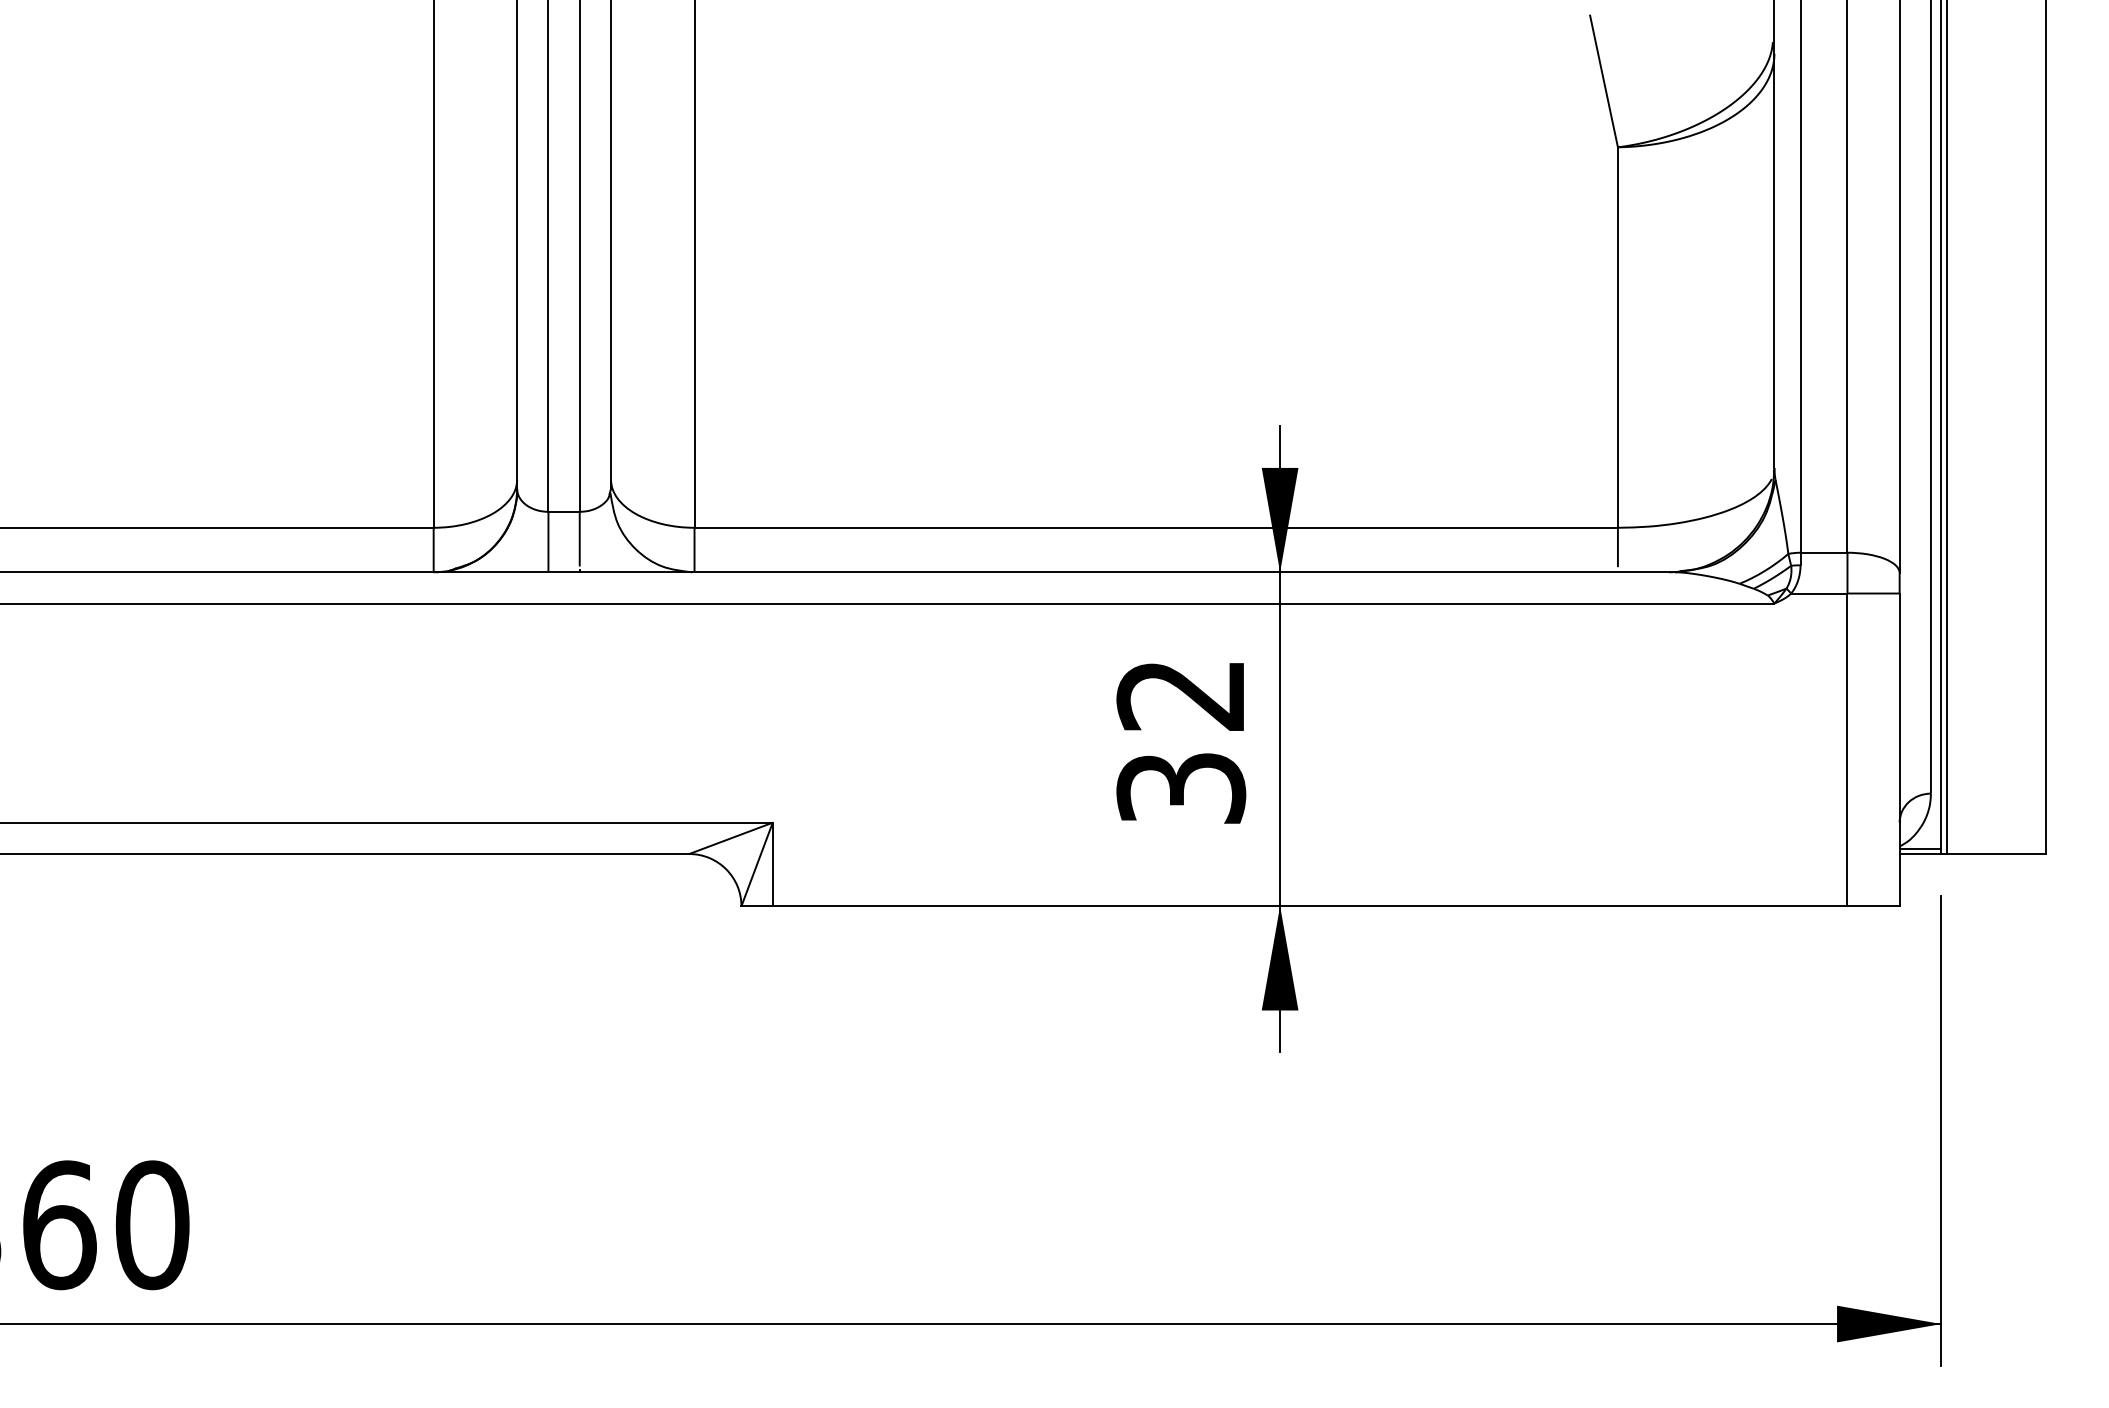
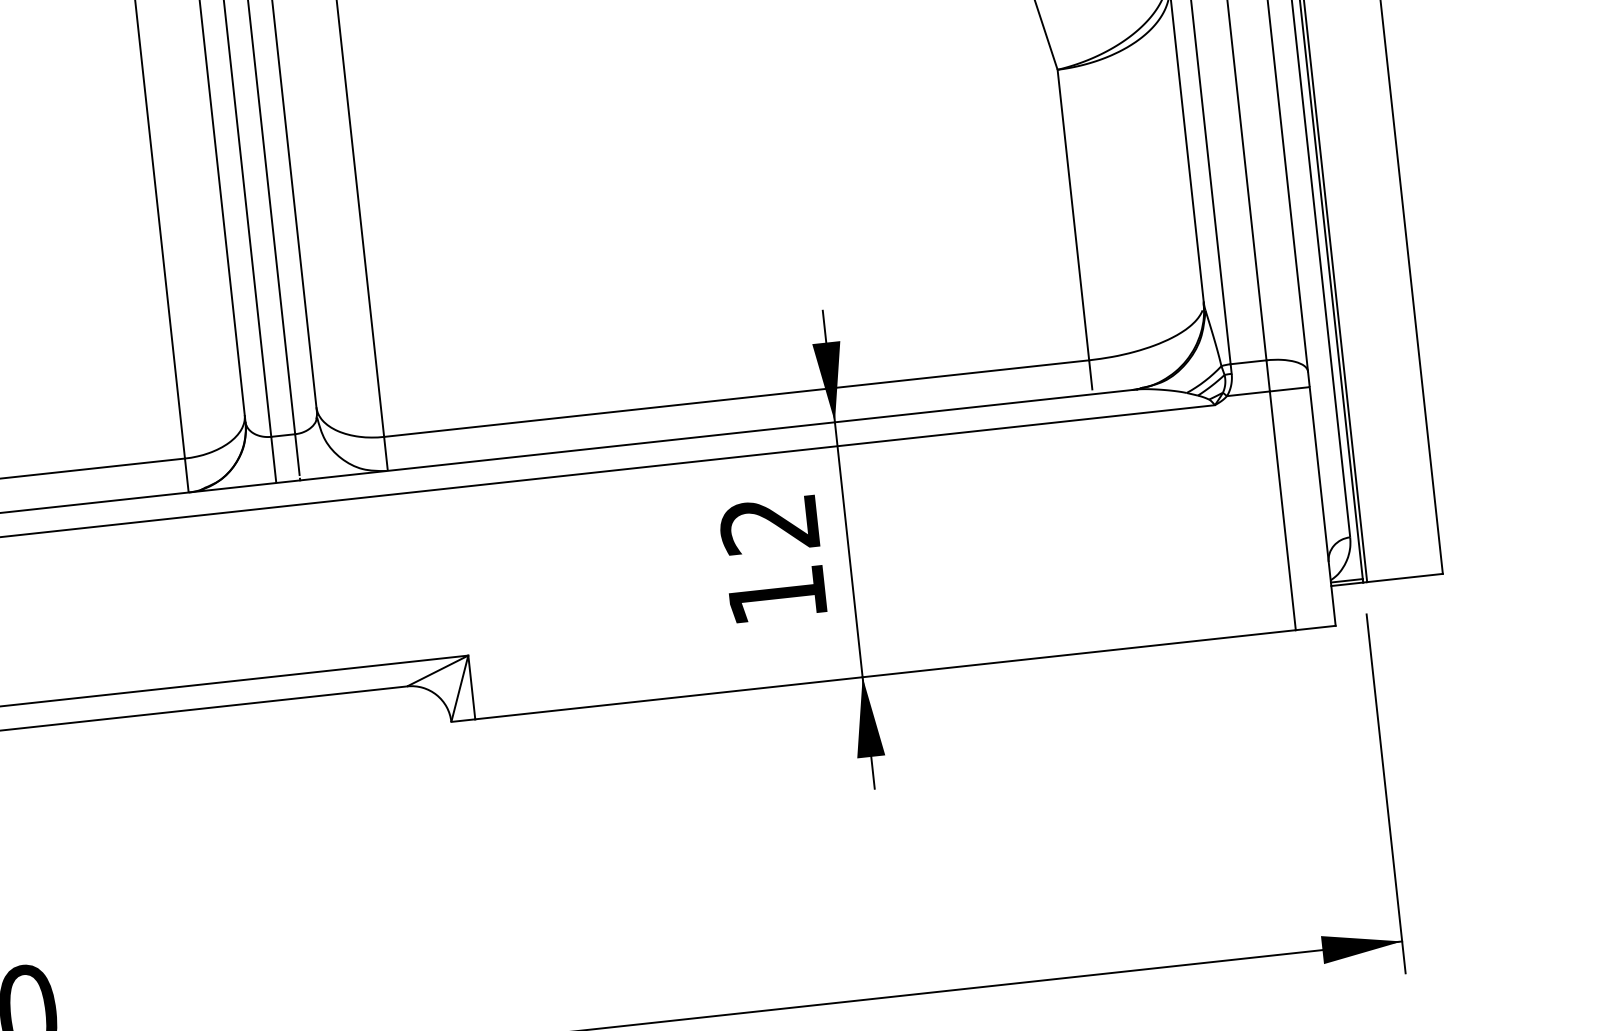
text: (1181, 788) -> (777, 595), 32 -> 12

